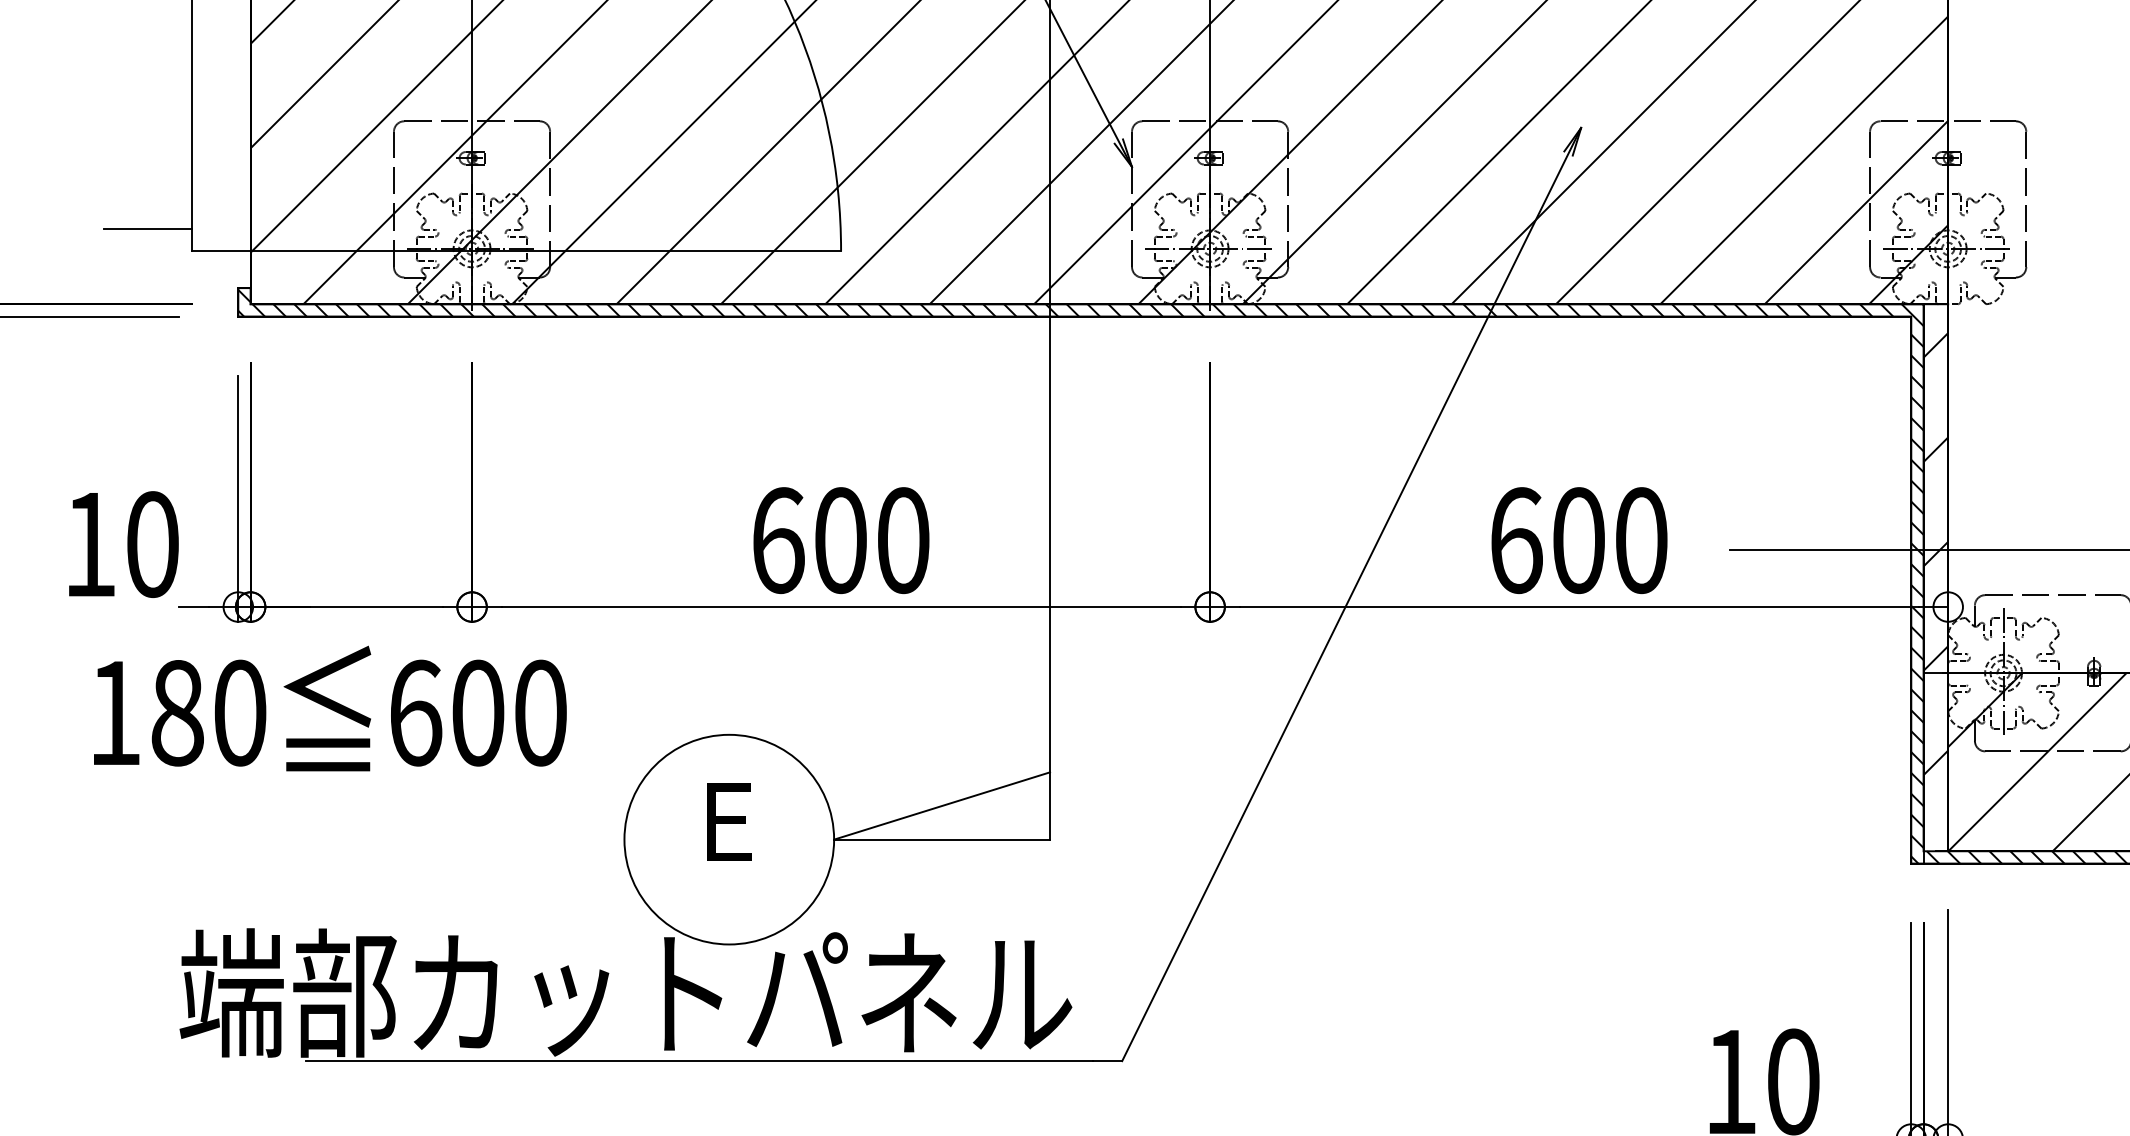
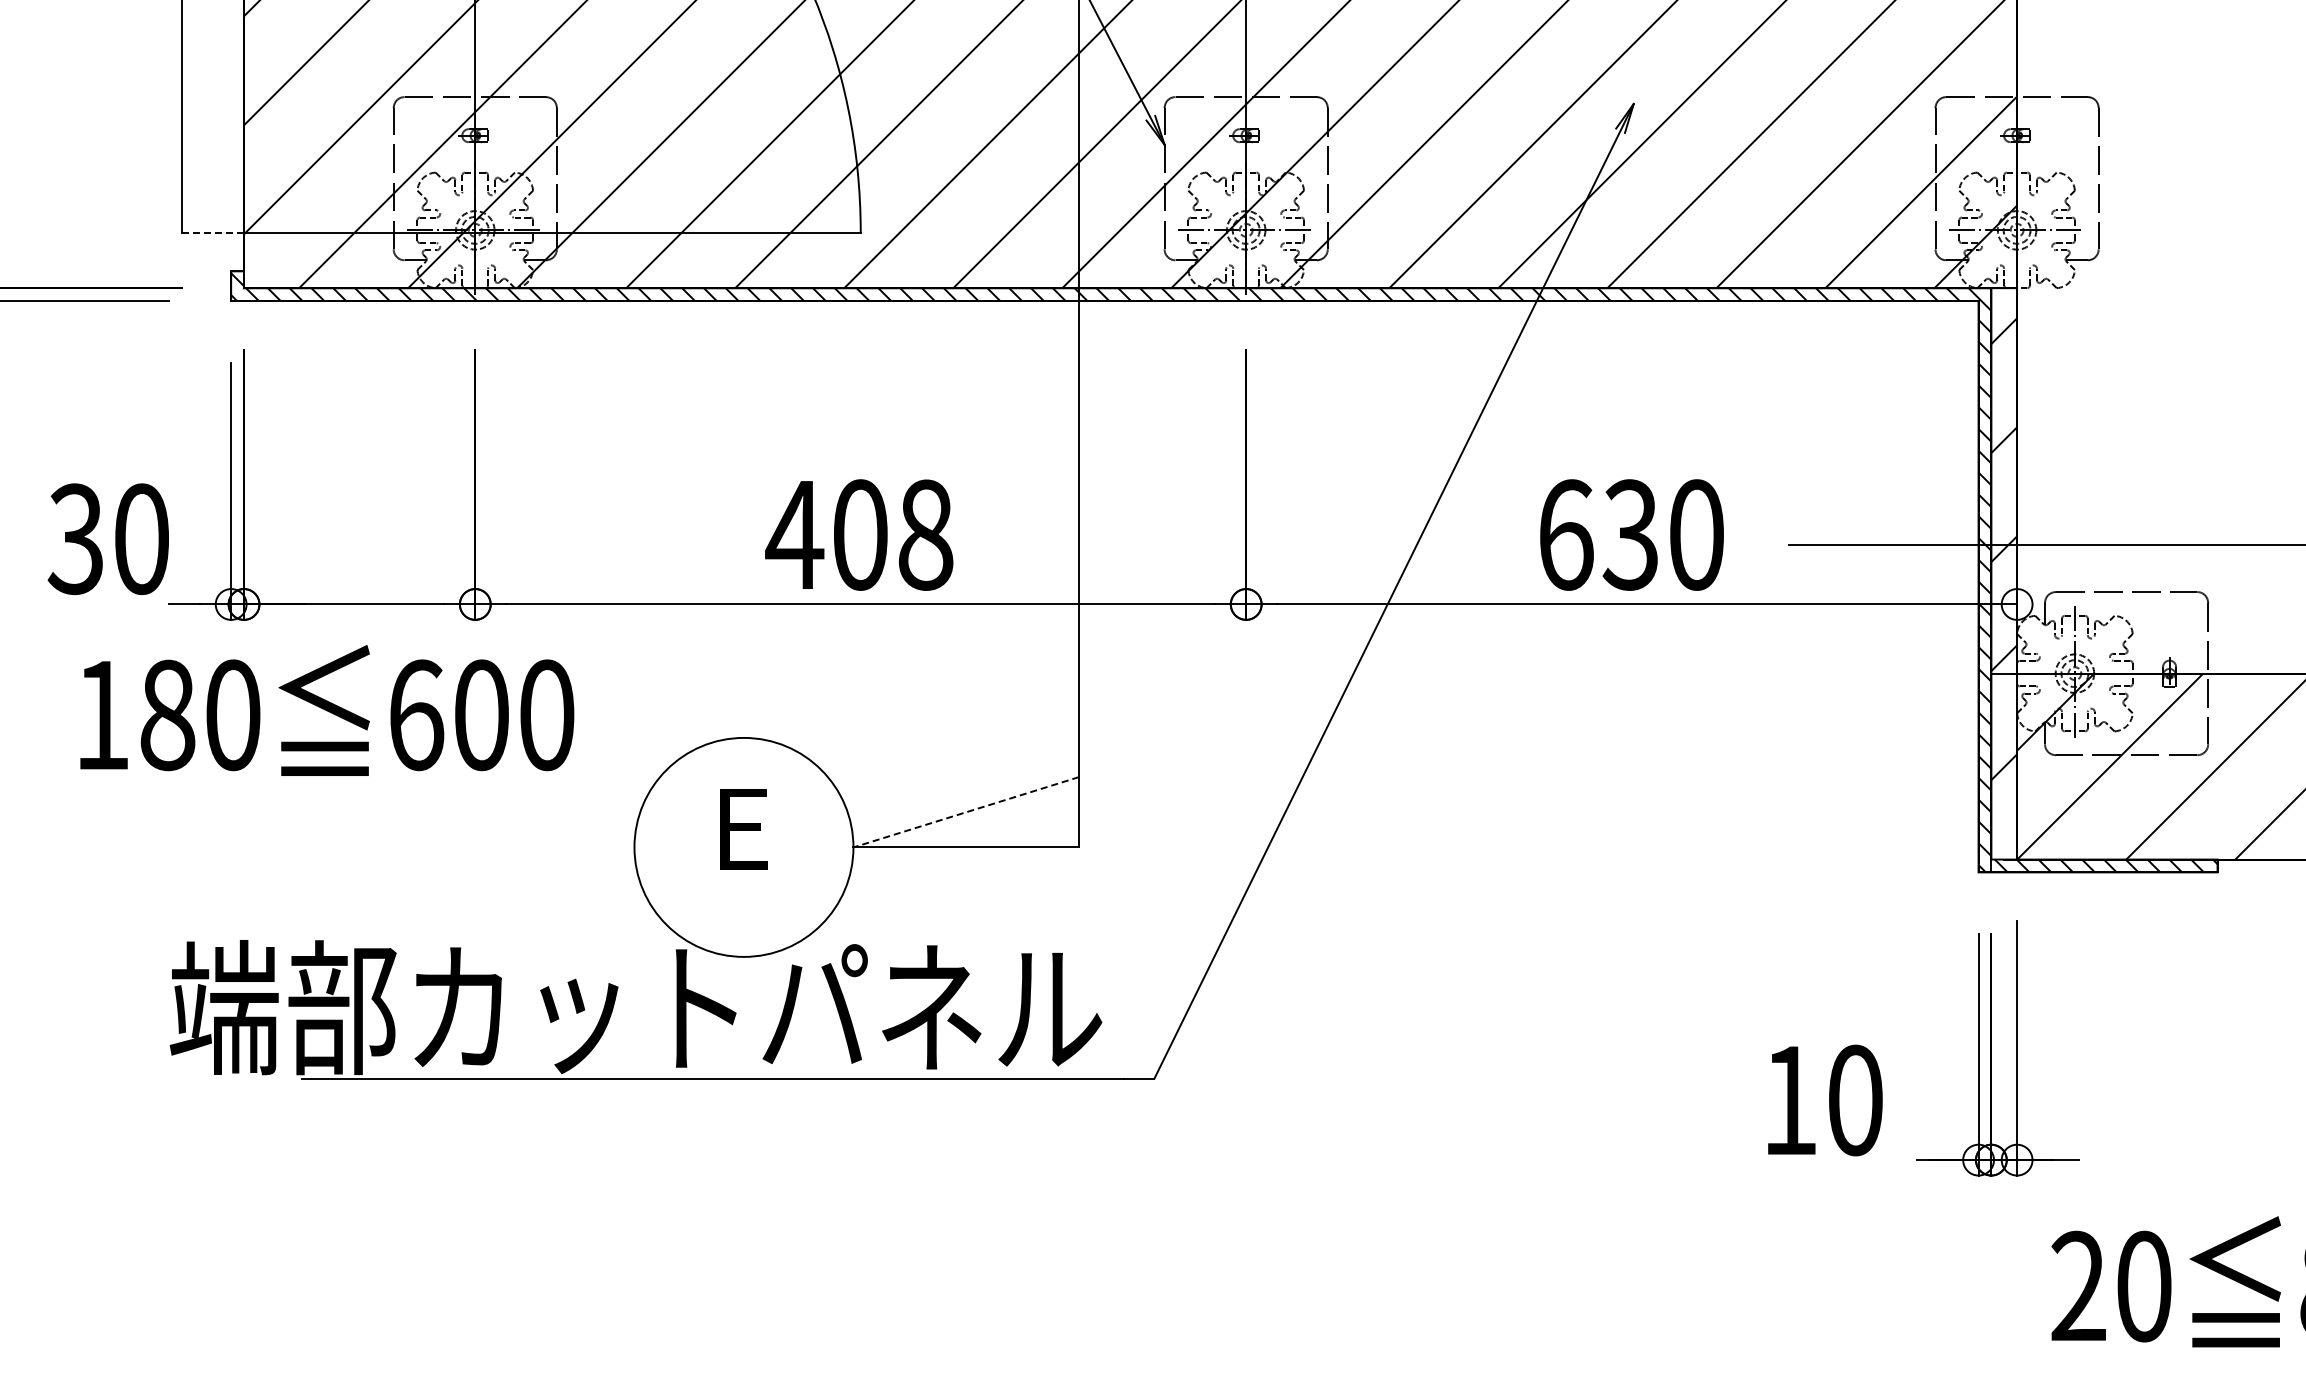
line: (147, 228) -> (136, 209), removed
line: (221, 250) -> (213, 232), solid -> dashed
text: (839, 540) -> (859, 534), 600 -> 408
text: (1578, 540) -> (1630, 534), 600 -> 630
text: (88, 544) -> (74, 539), 10 -> 30
line: (941, 806) -> (965, 812), solid -> dashed

